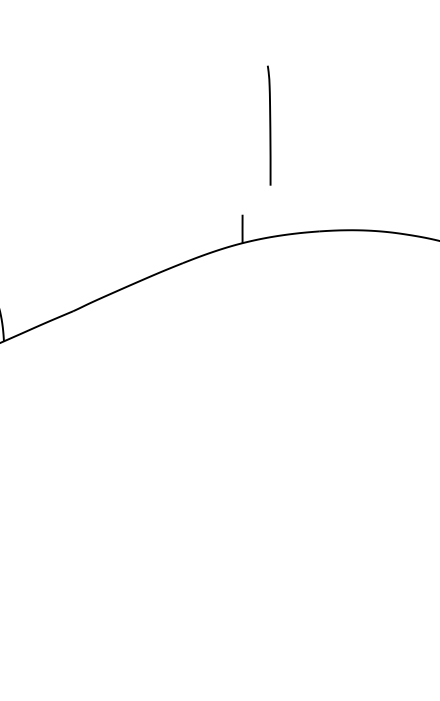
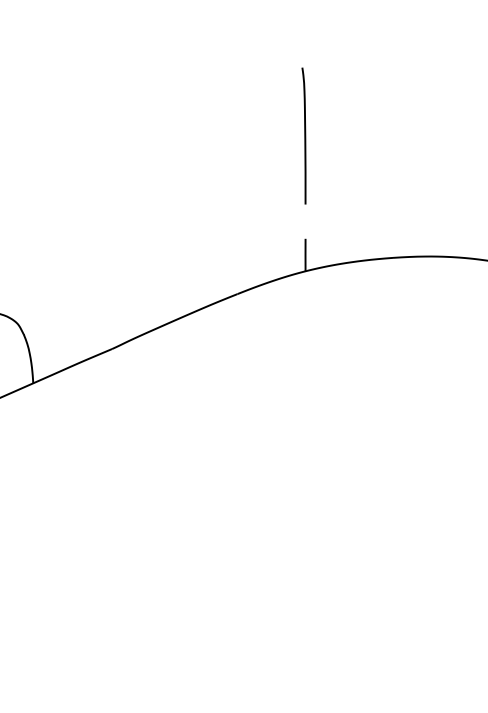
line: (269, 125) -> (304, 135), moved

